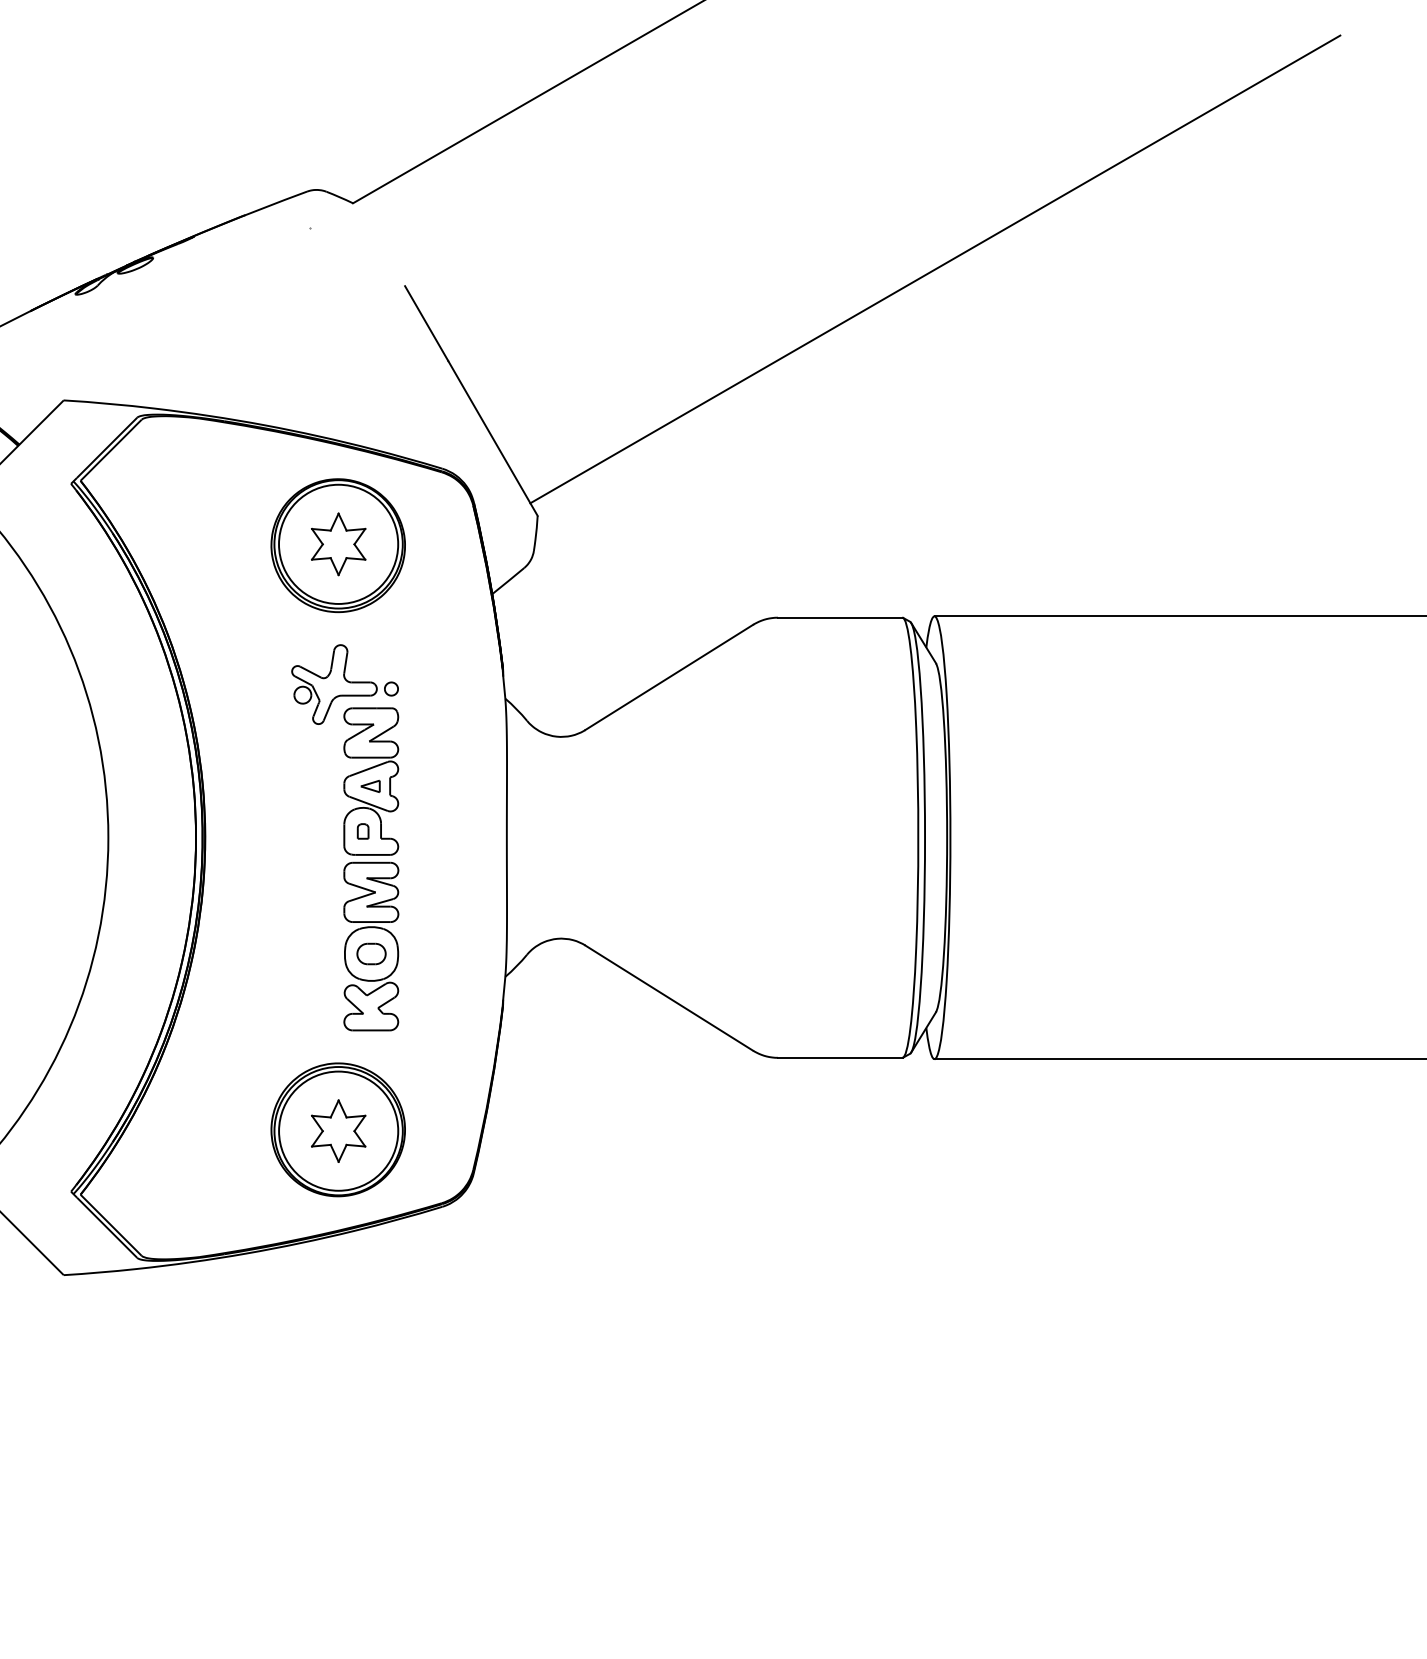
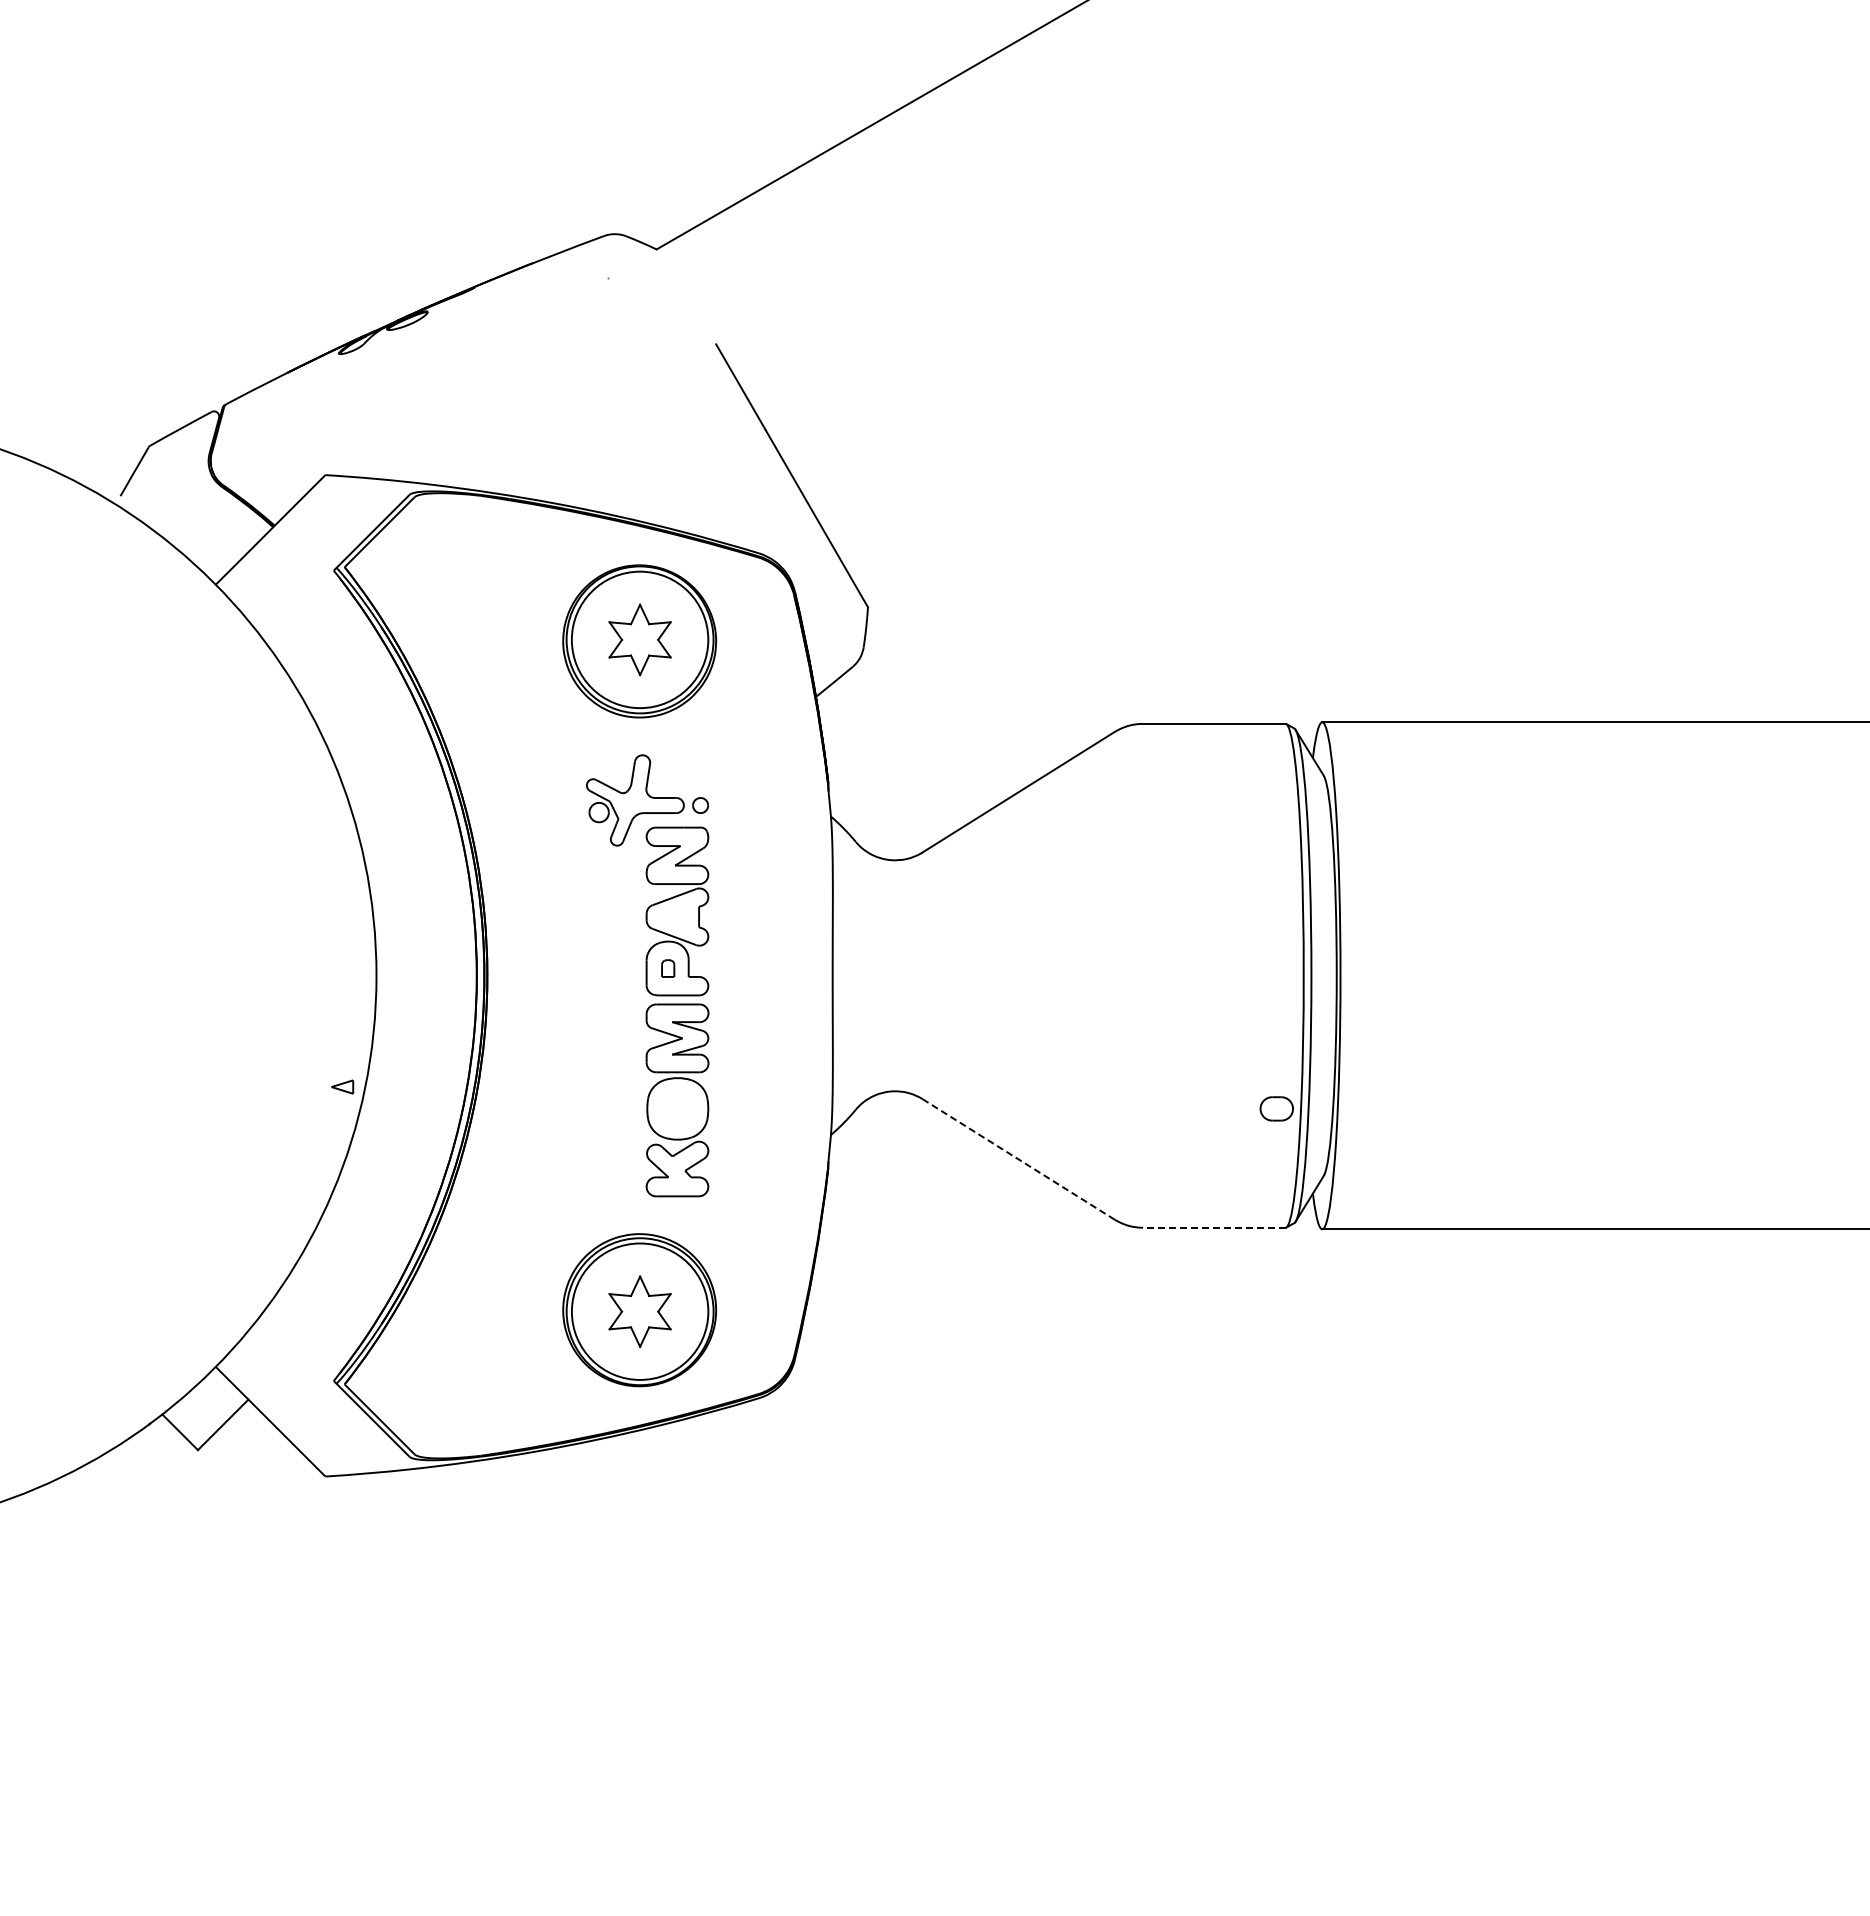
line: (934, 268) -> (1322, 324), removed
part: (370, 785) -> (342, 1086), moved
part: (371, 953) -> (1276, 1108), moved
line: (669, 998) -> (1018, 1159), solid -> dashed
line: (839, 1057) -> (1213, 1227), solid -> dashed

